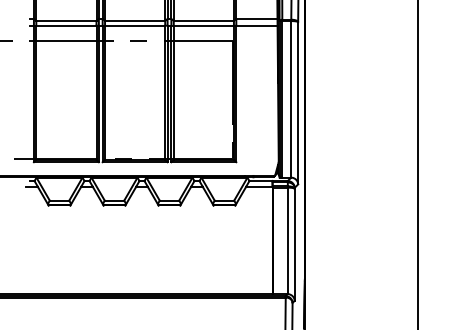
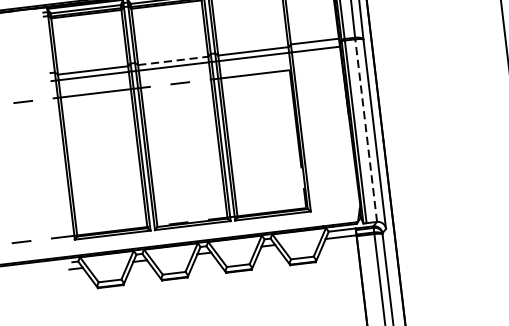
line: (135, 20) -> (173, 60), solid -> dashed
line: (291, 98) -> (366, 129), solid -> dashed

